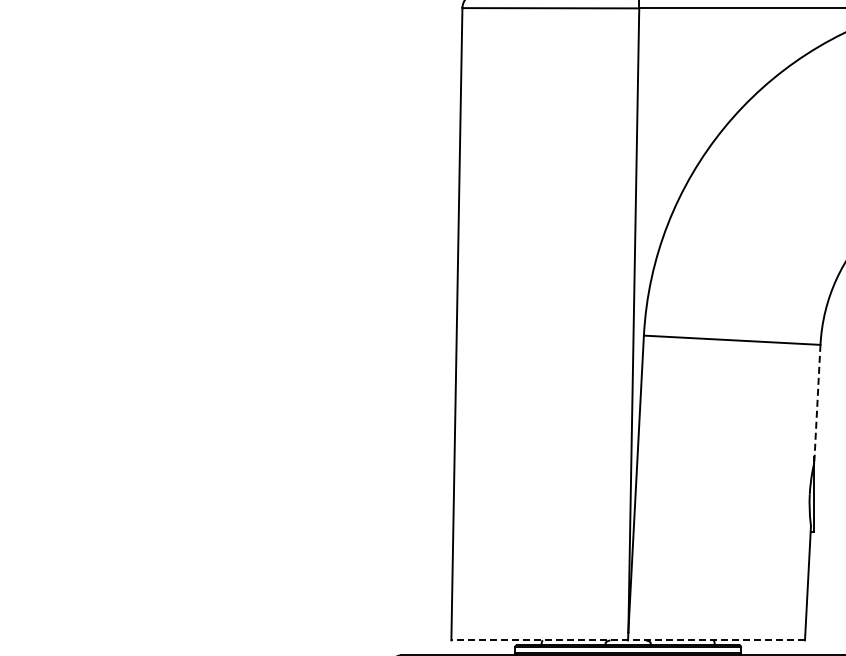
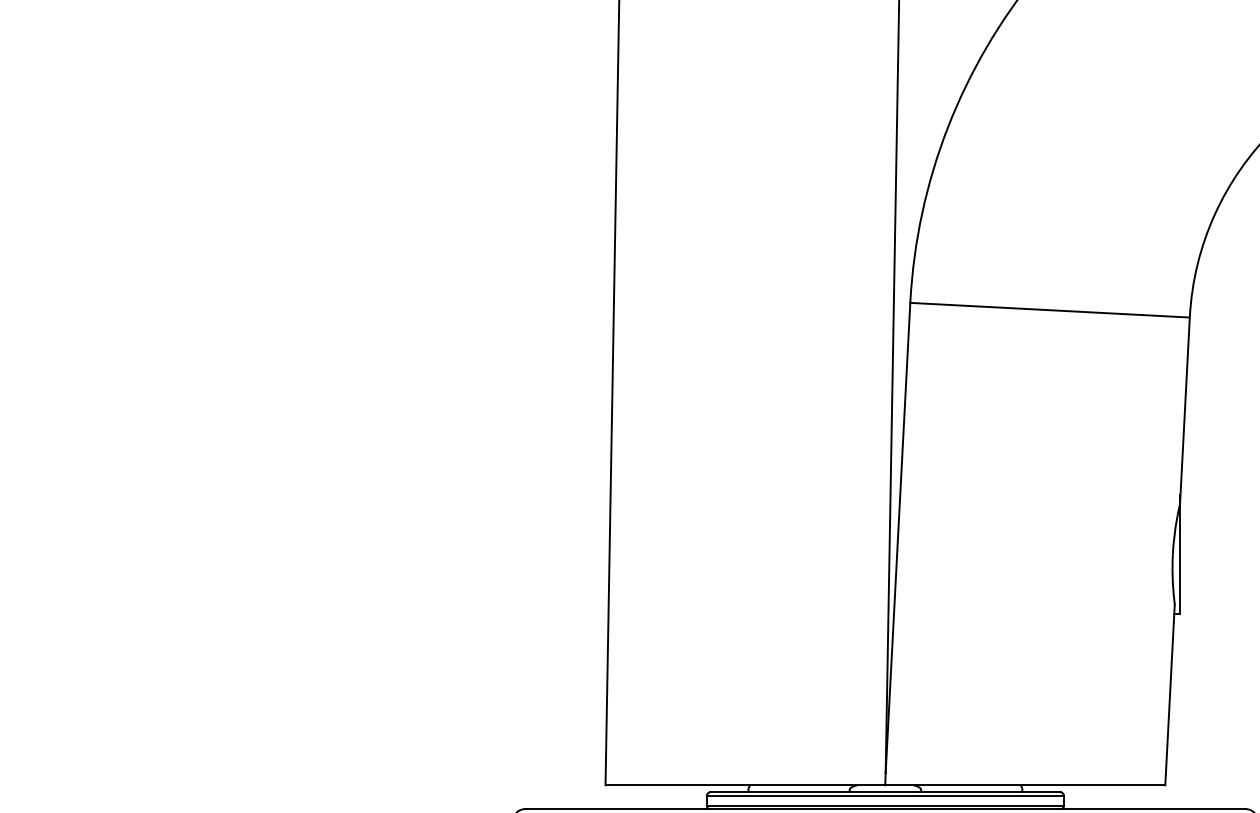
line: (817, 404) -> (1185, 411), dashed -> solid
line: (628, 640) -> (885, 785), dashed -> solid

